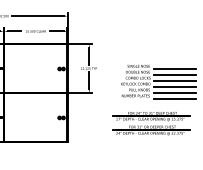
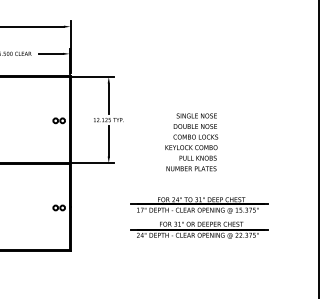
line: (174, 69) -> (260, 121), removed
line: (174, 75) -> (260, 132), removed
line: (174, 81) -> (260, 143), removed
line: (174, 87) -> (260, 153), removed
line: (174, 93) -> (260, 164), removed
line: (174, 98) -> (260, 173), removed
part: (151, 123) -> (199, 217), moved

